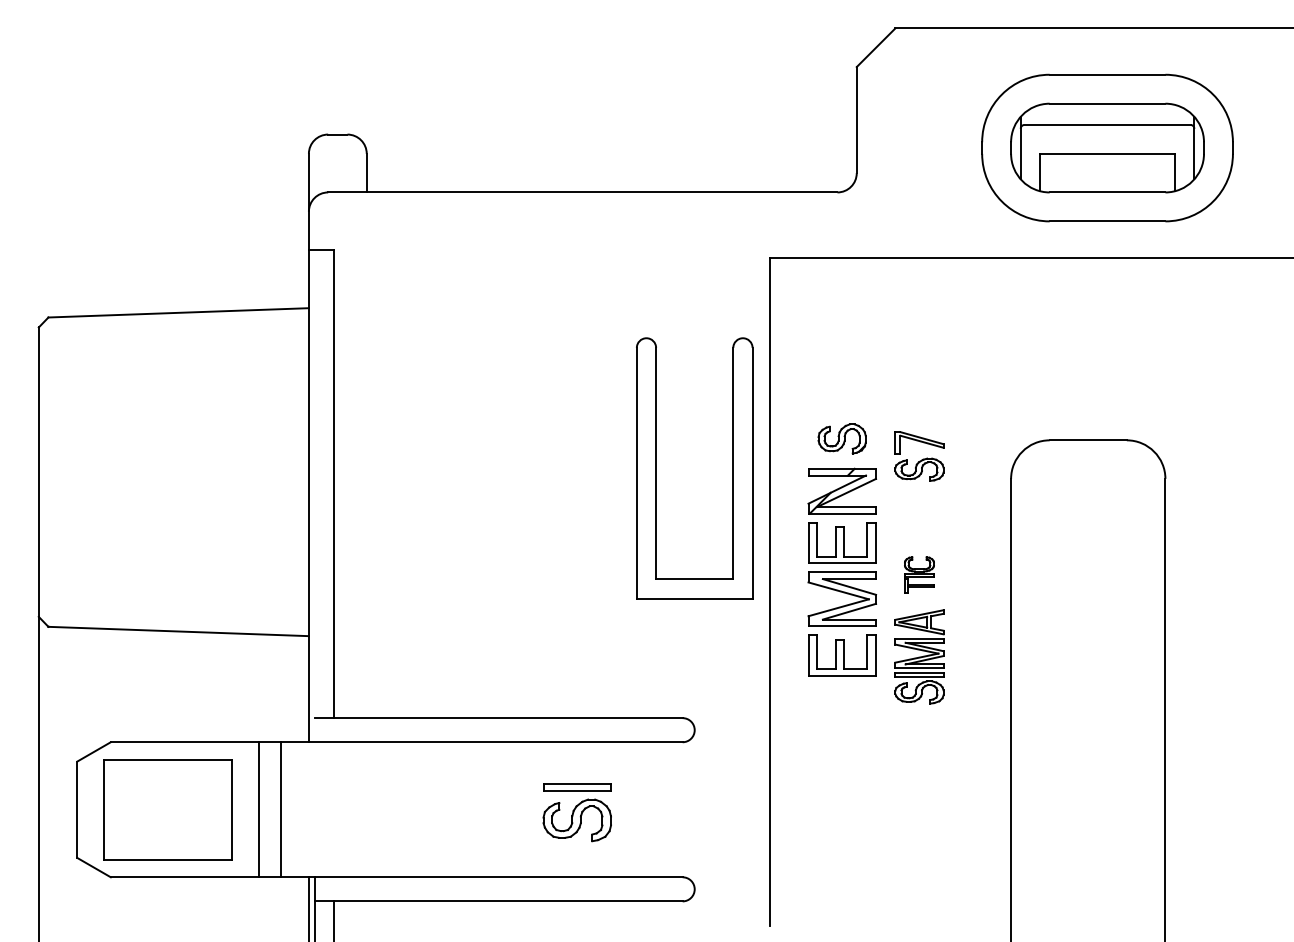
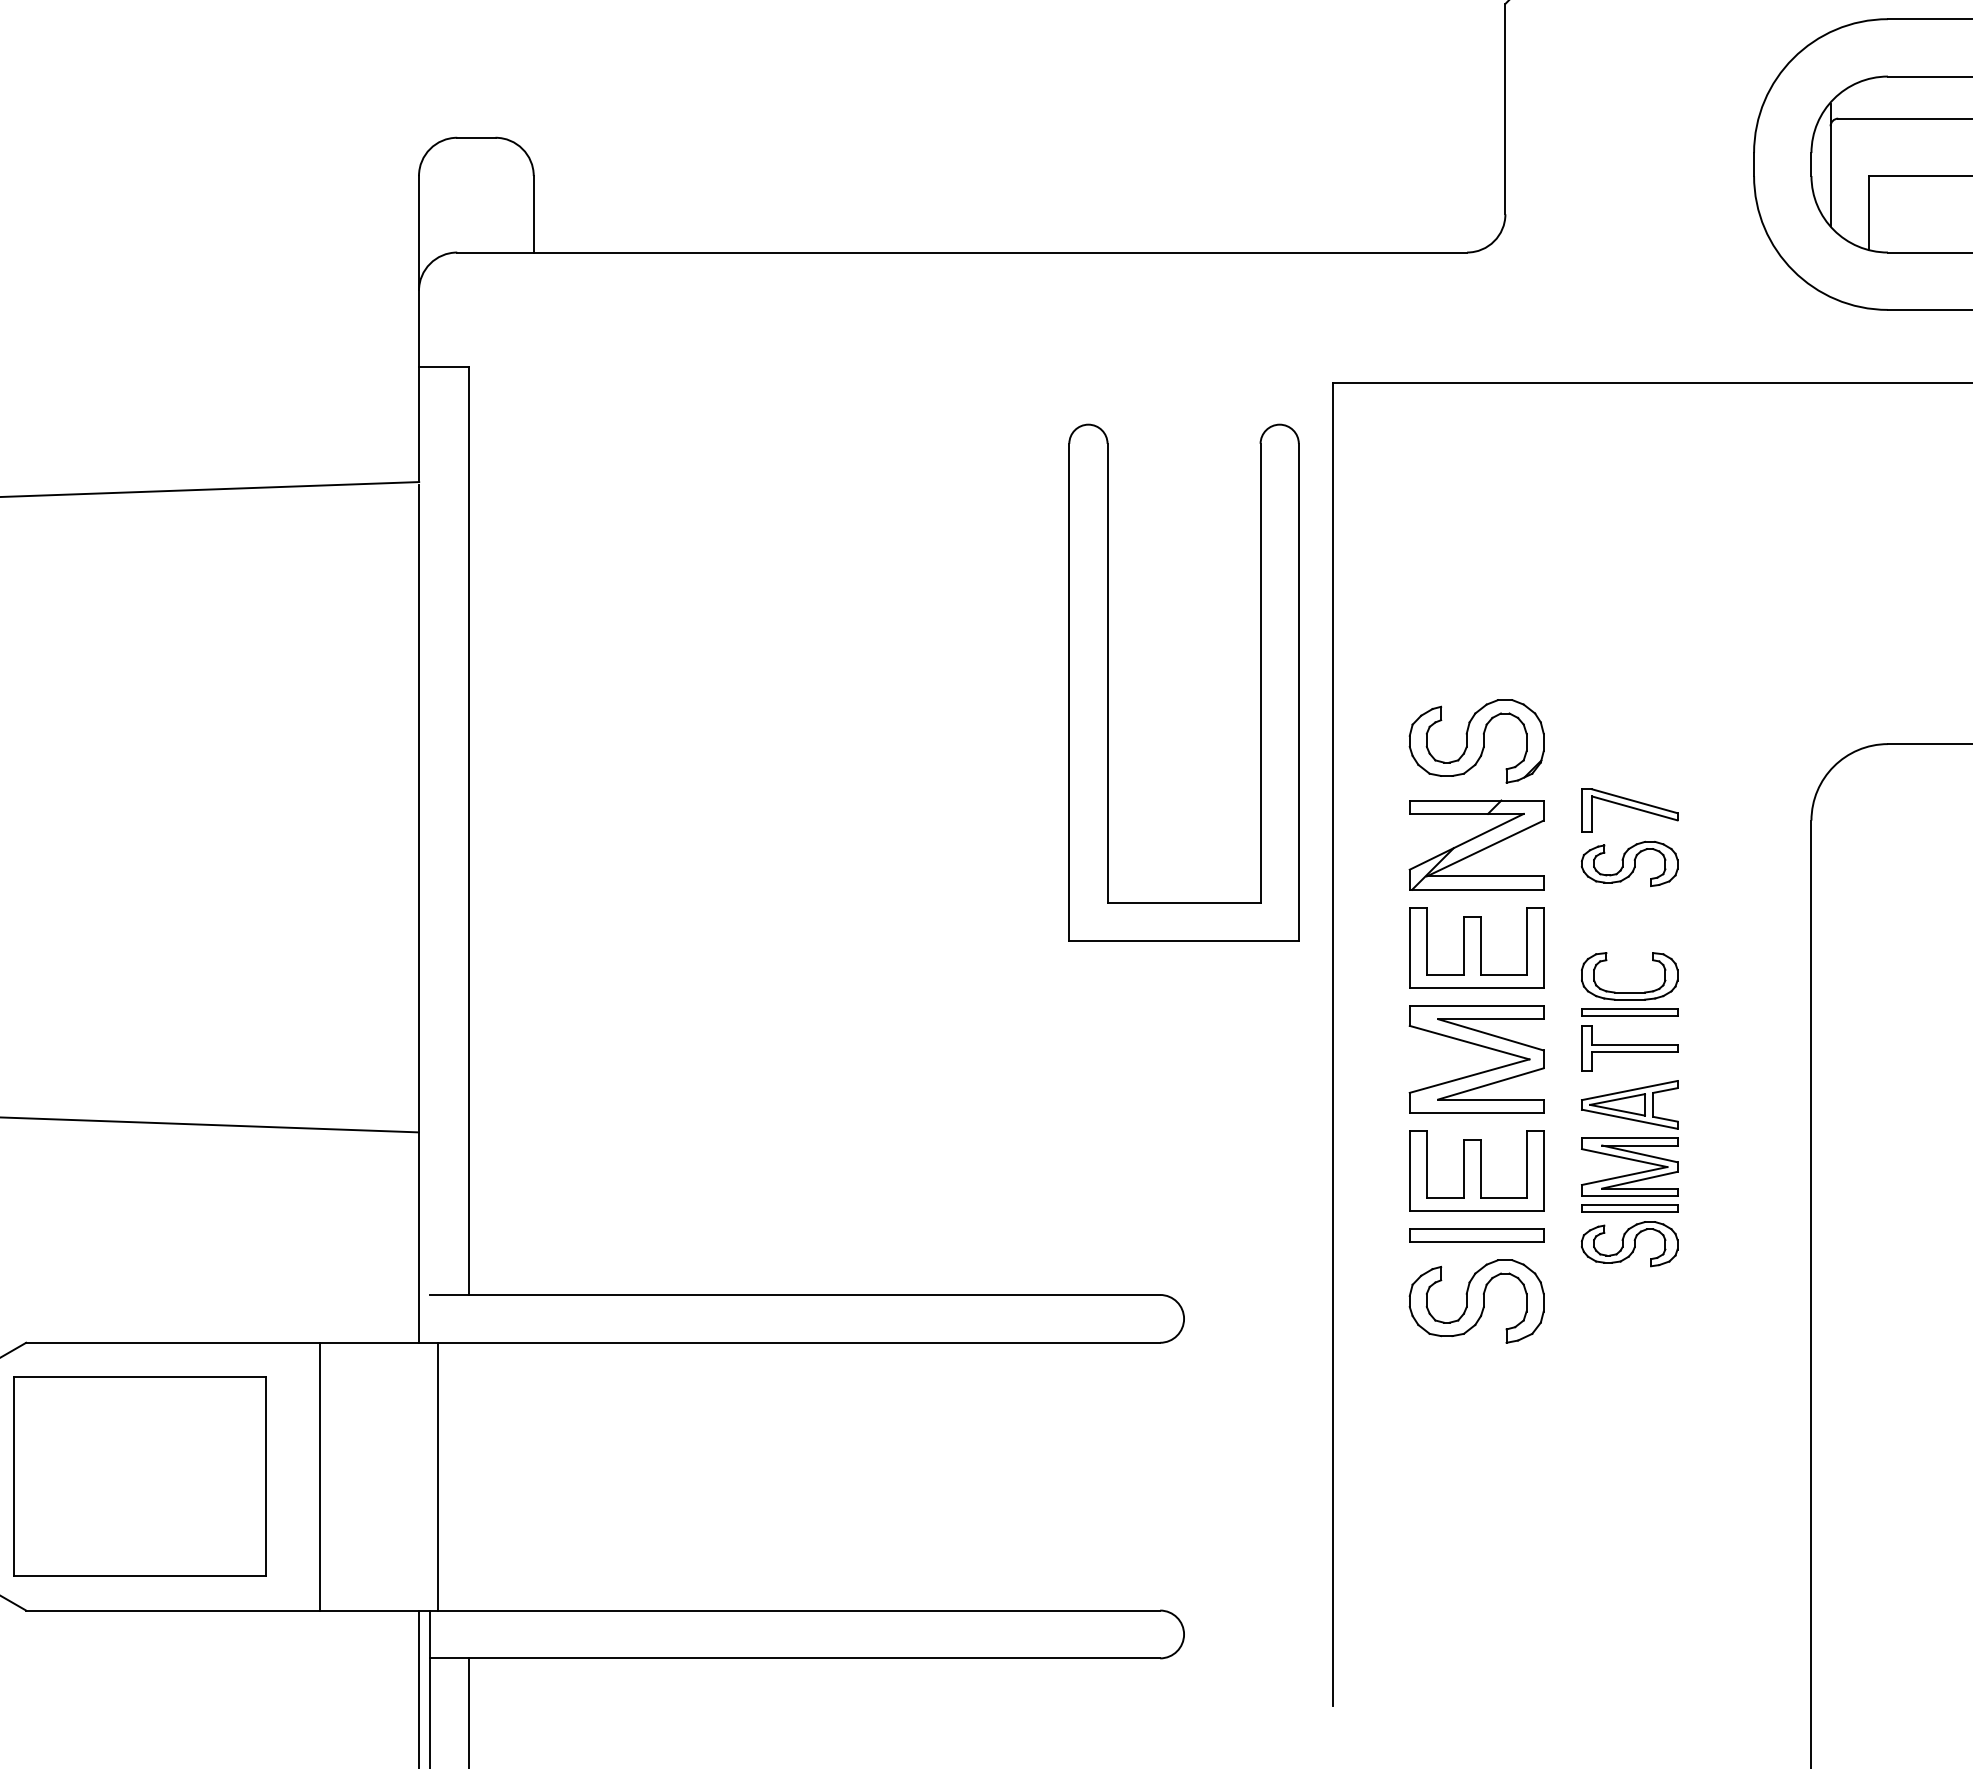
part: (841, 438) -> (1475, 740), size x1.43
part: (919, 456) -> (1629, 837), moved
part: (656, 468) -> (1108, 682), moved
part: (919, 574) -> (1629, 1010), size x1.67
line: (280, 809) -> (438, 1476), moved
part: (576, 812) -> (1475, 1285), moved

